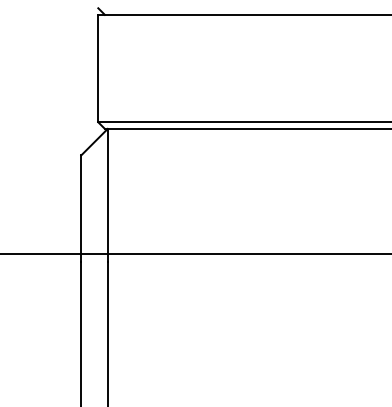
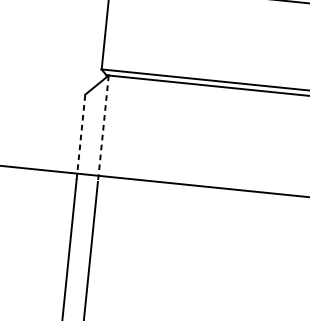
line: (107, 195) -> (103, 128), solid -> dashed
line: (81, 208) -> (81, 137), solid -> dashed

